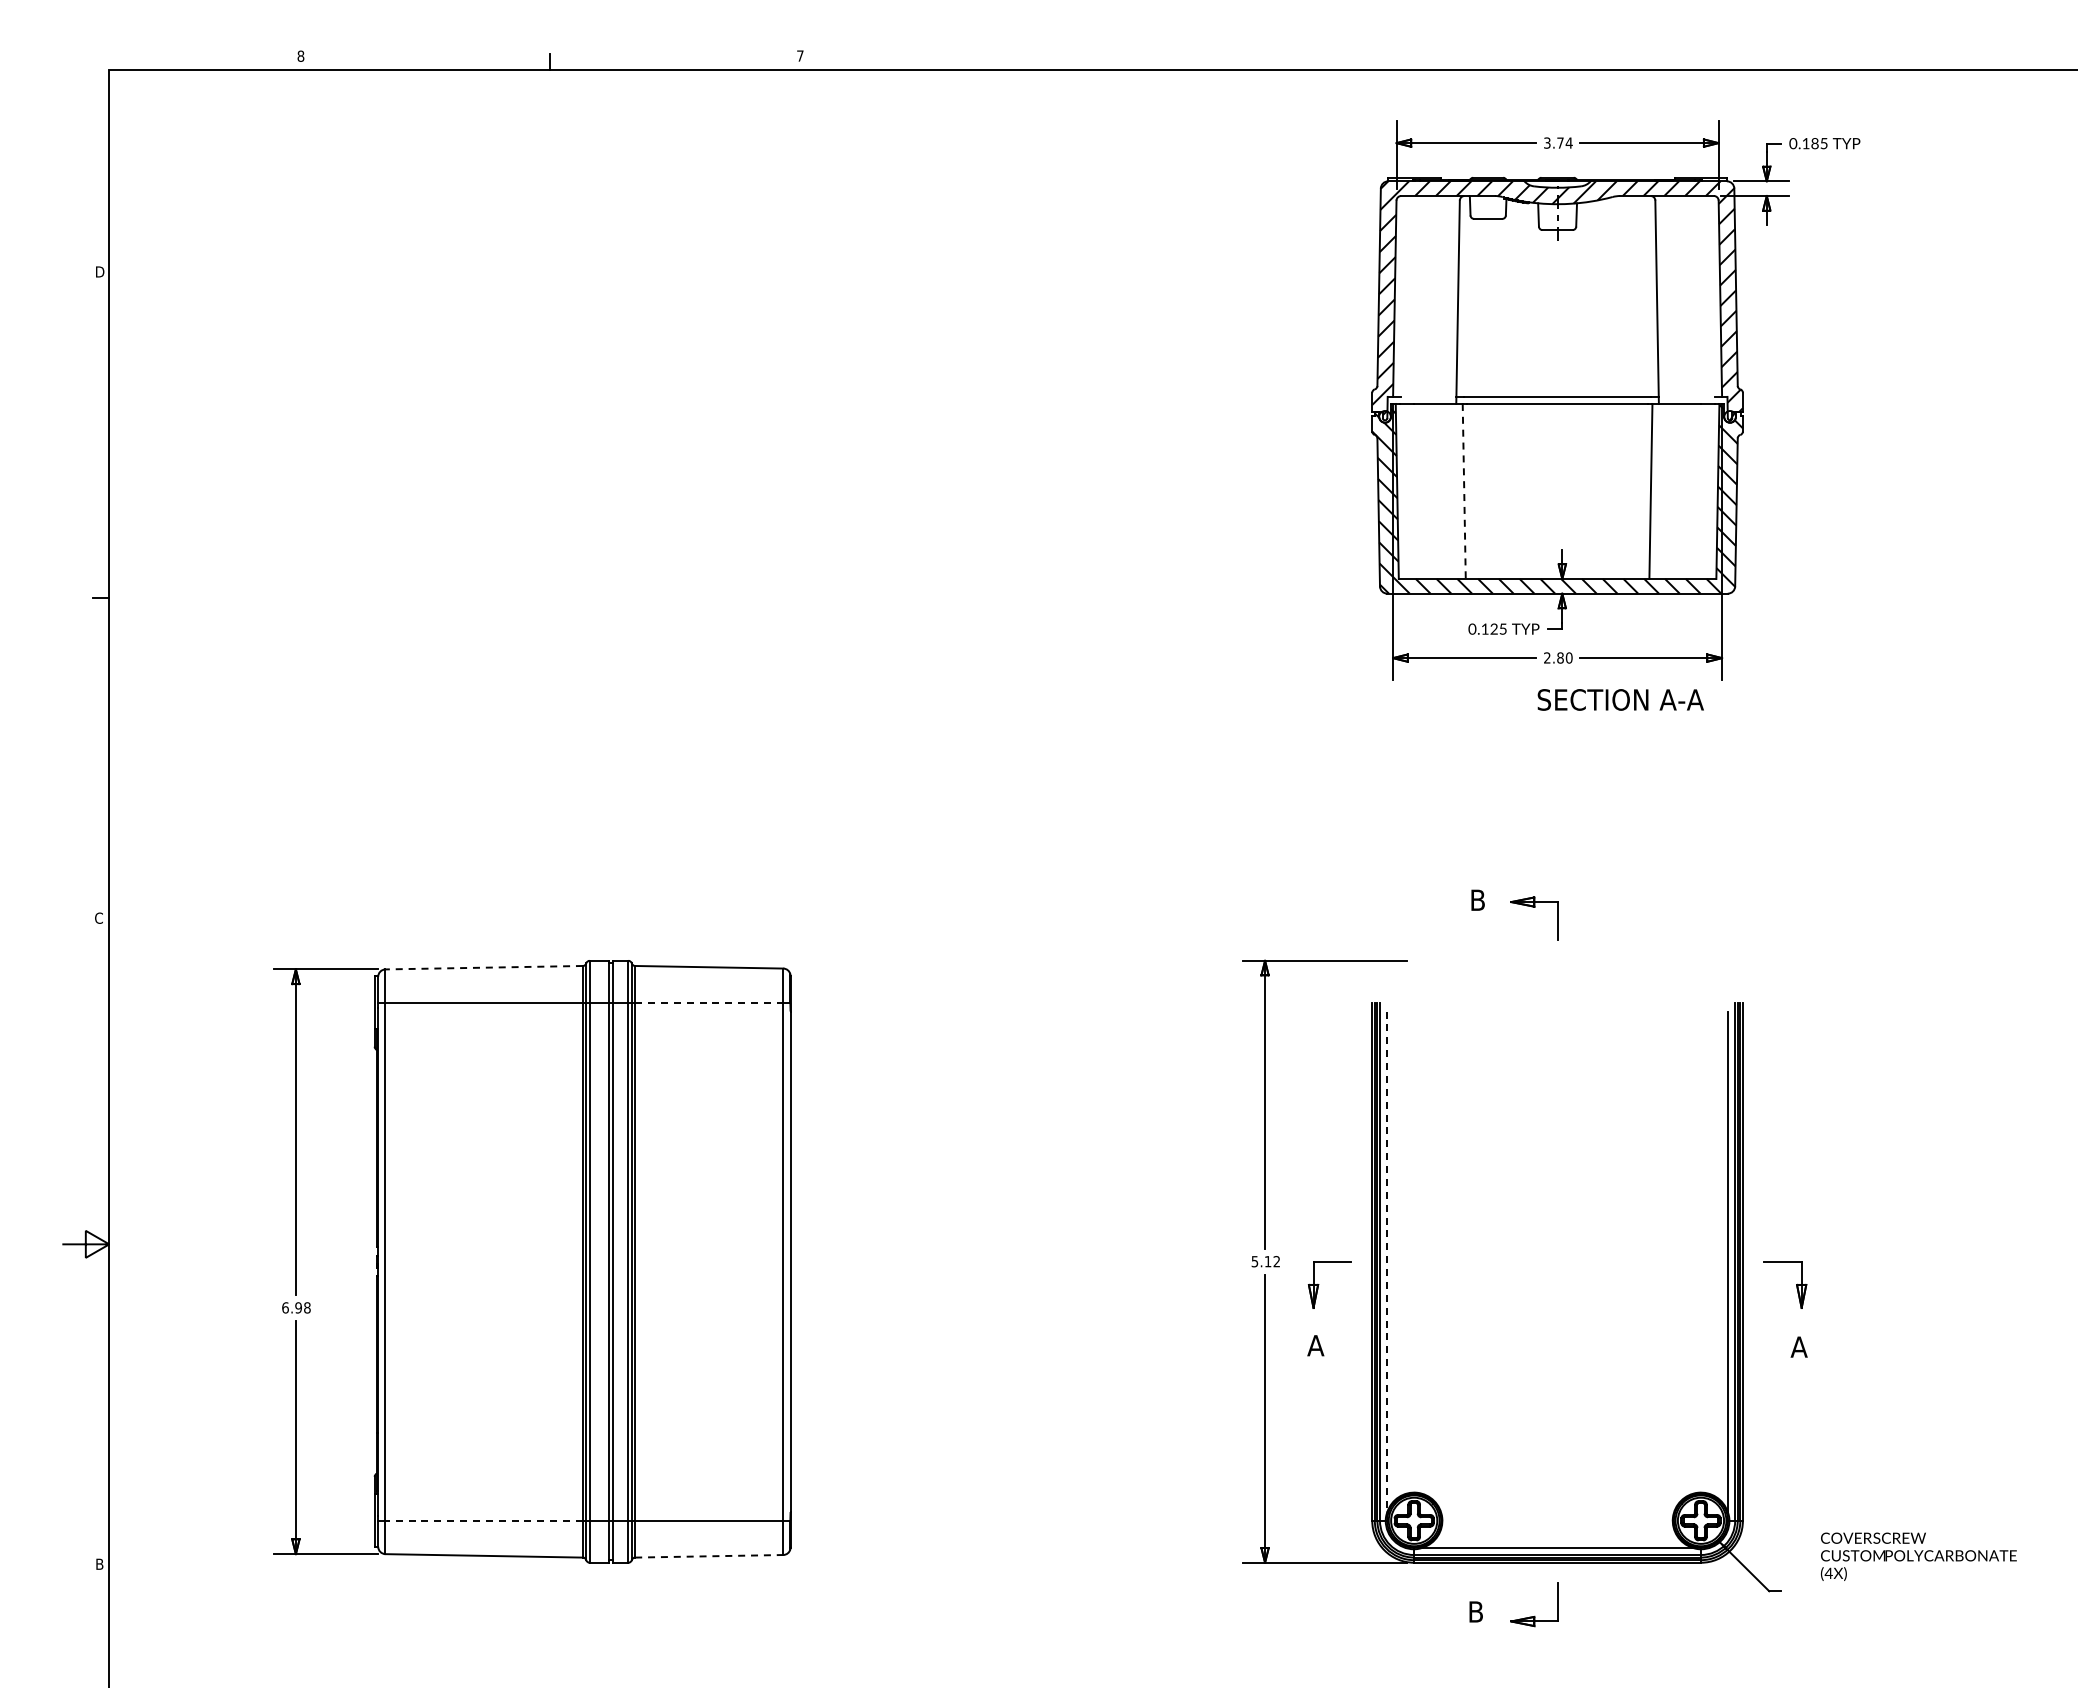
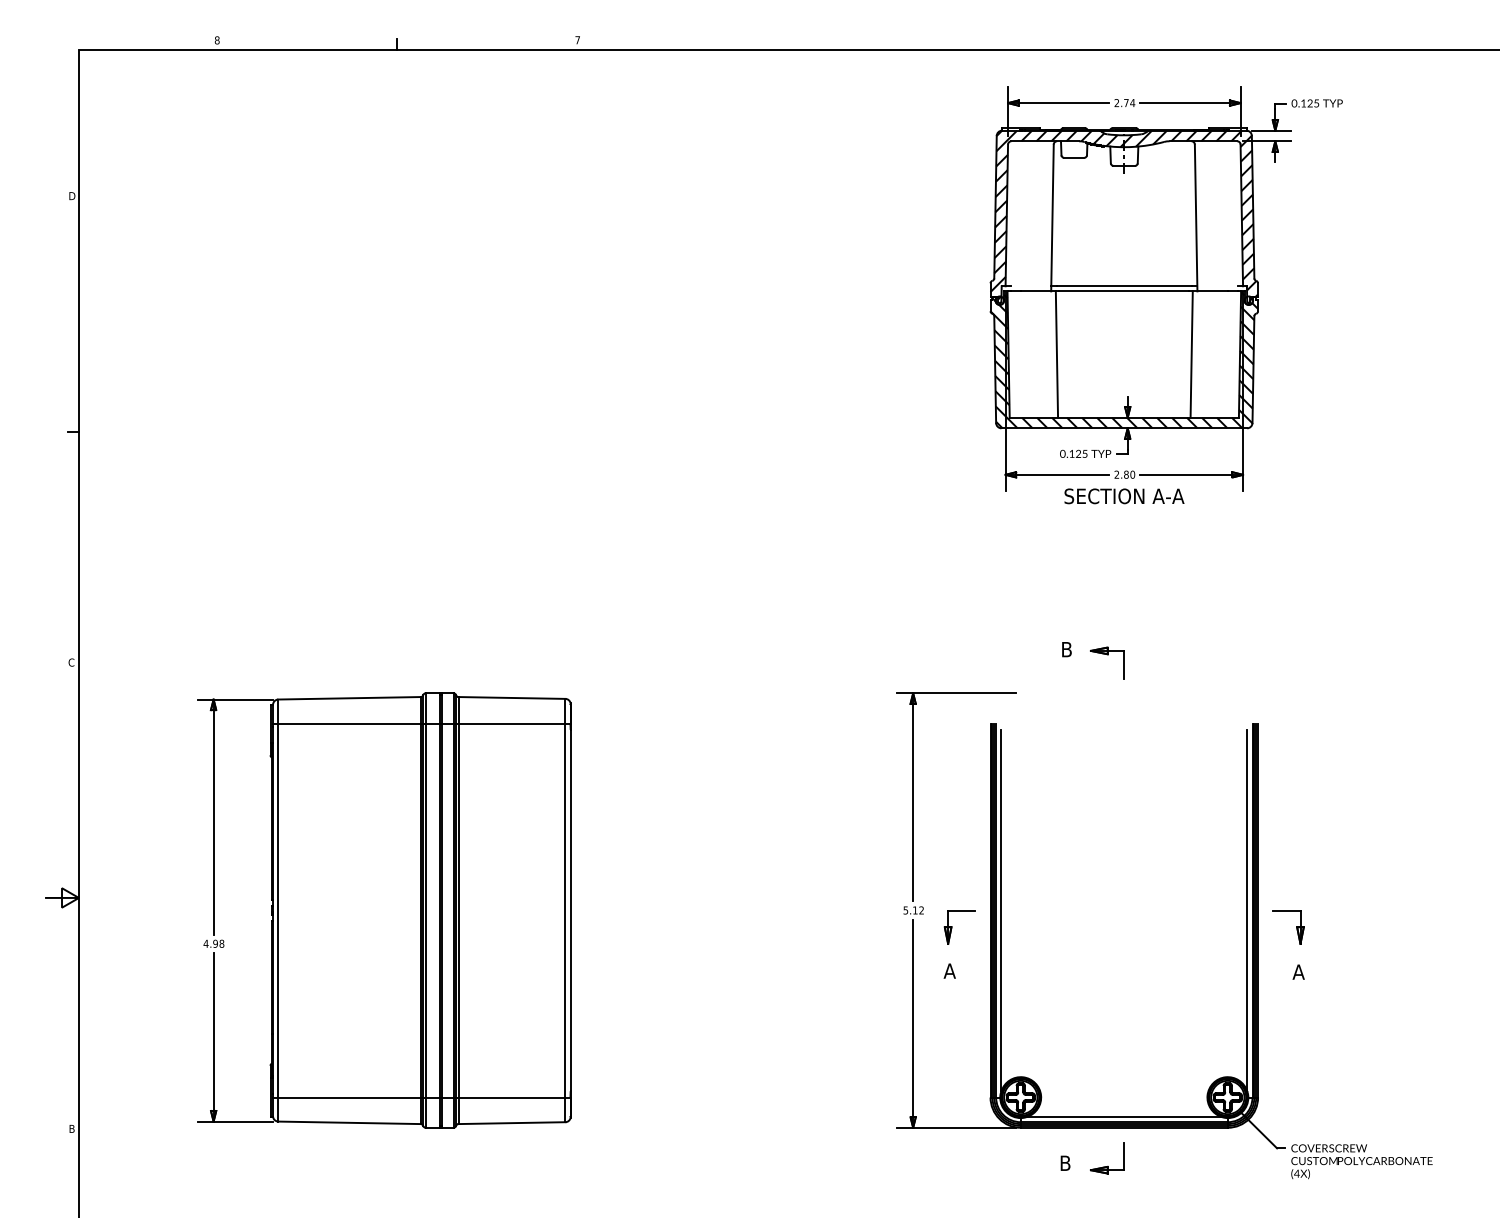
text: (1547, 143) -> (1117, 103), 3.74 -> 2.74
text: (1814, 144) -> (1309, 104), 0.185 -> 0.125
line: (1464, 491) -> (1057, 354), dashed -> solid
text: (1620, 699) -> (1124, 496), moved
line: (484, 967) -> (349, 698), dashed -> solid
line: (709, 1002) -> (512, 723), dashed -> solid
line: (1387, 1262) -> (1001, 911), dashed -> solid
text: (285, 1307) -> (206, 943), 6.98 -> 4.98
line: (484, 1520) -> (349, 1097), dashed -> solid
line: (709, 1556) -> (512, 1123), dashed -> solid
text: (1918, 1556) -> (1361, 1161), moved

